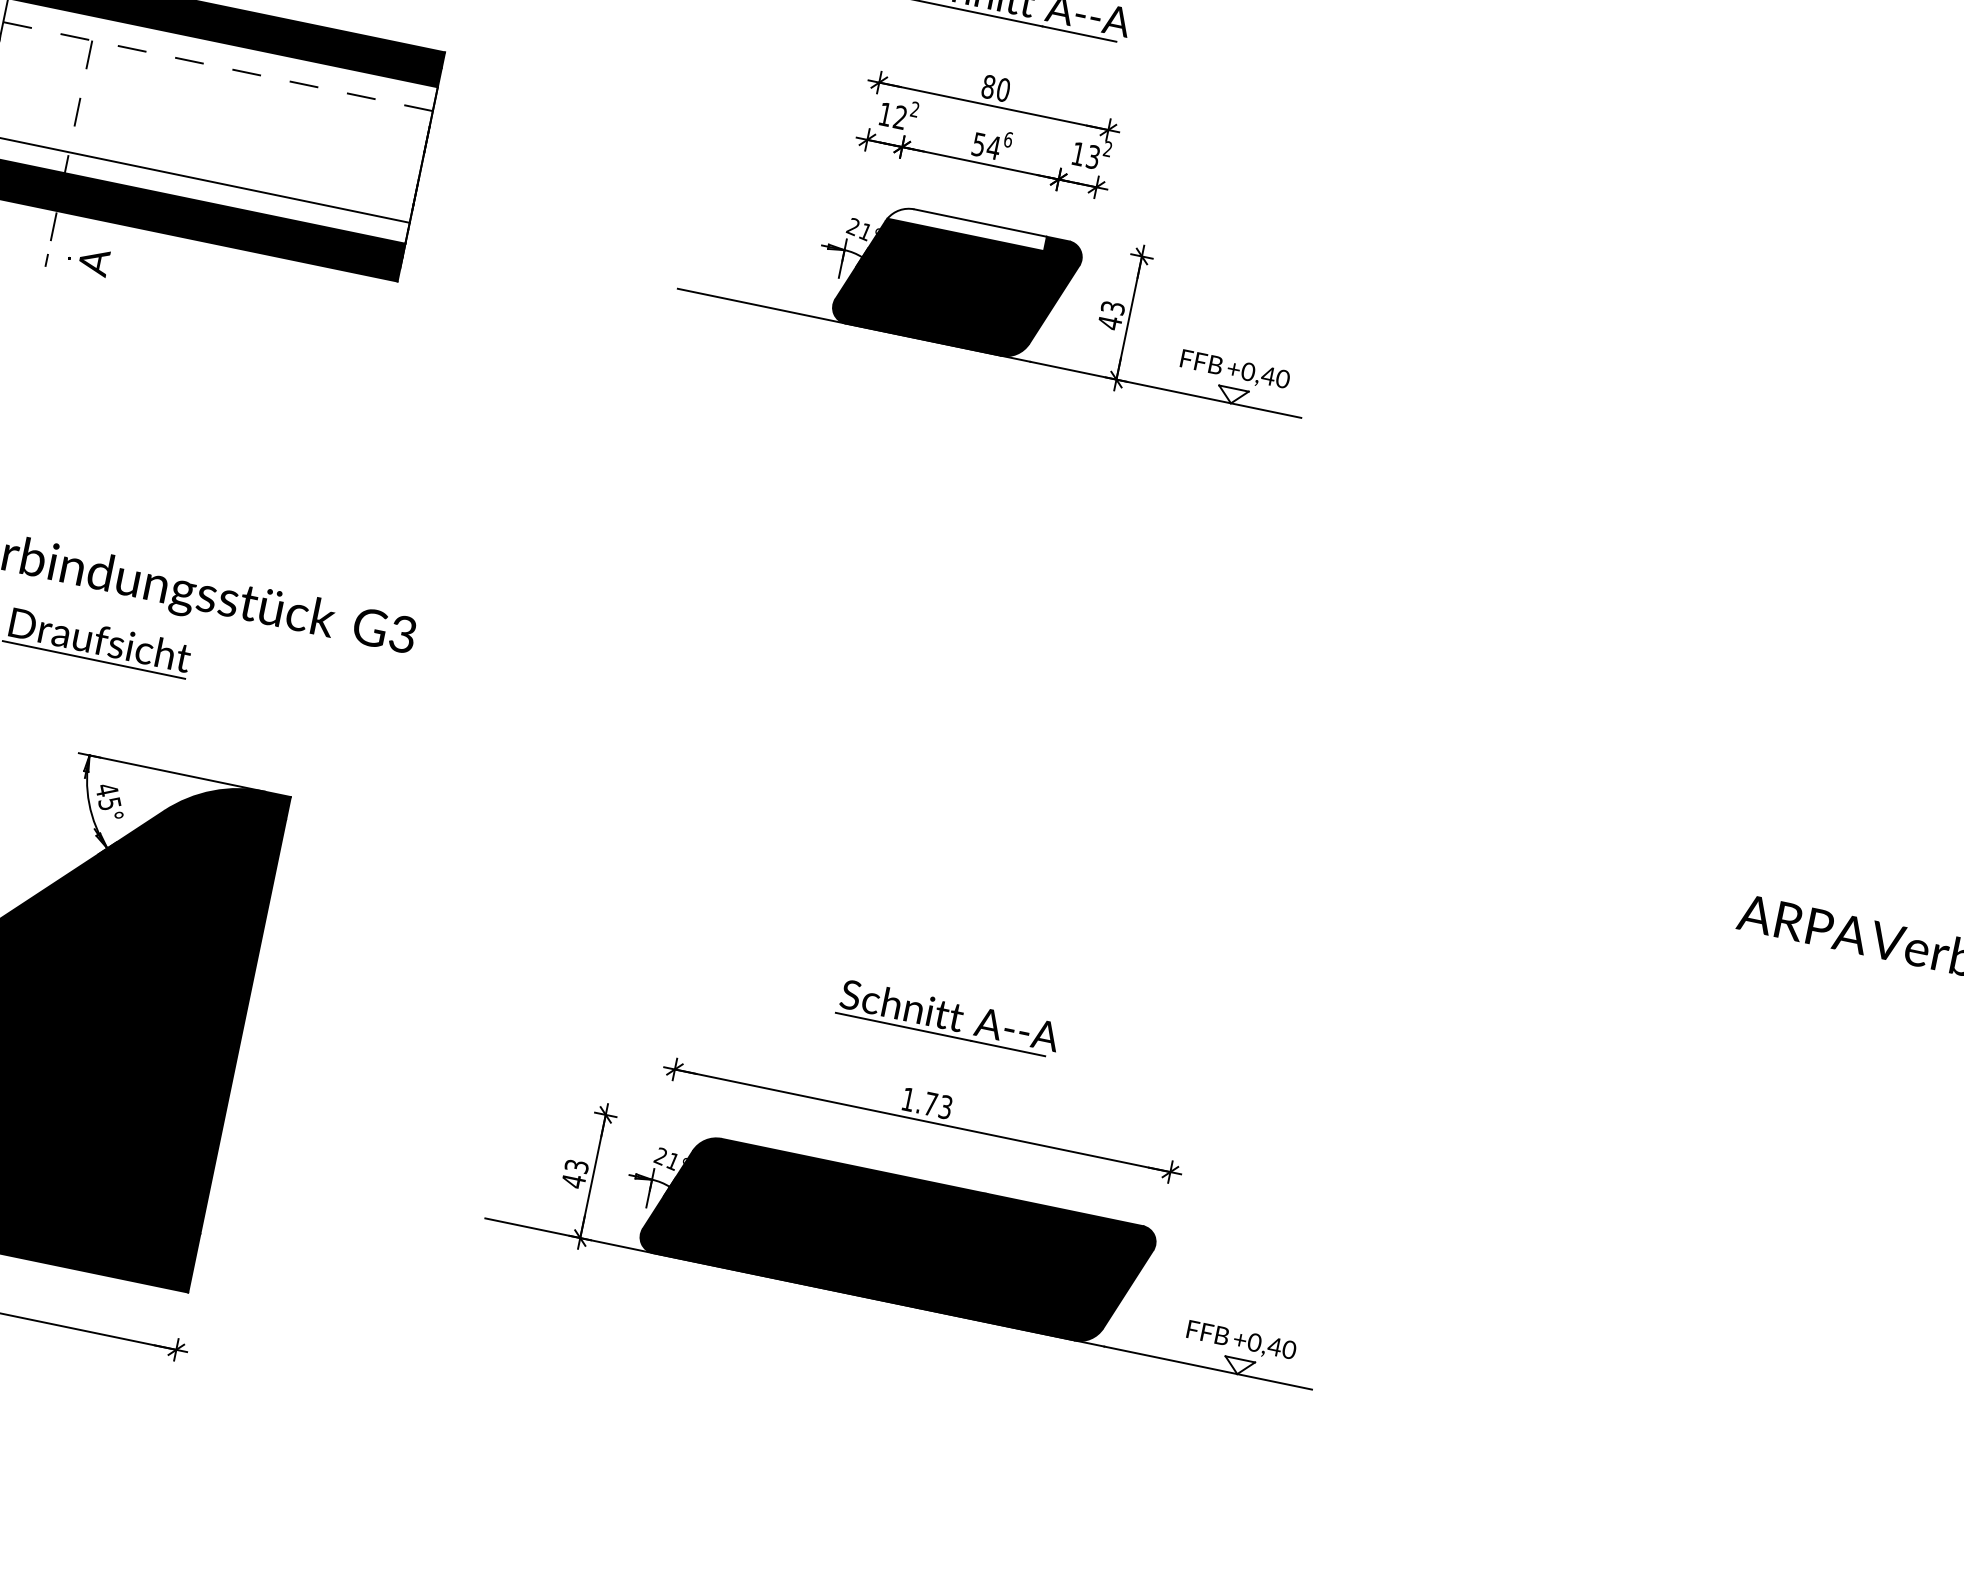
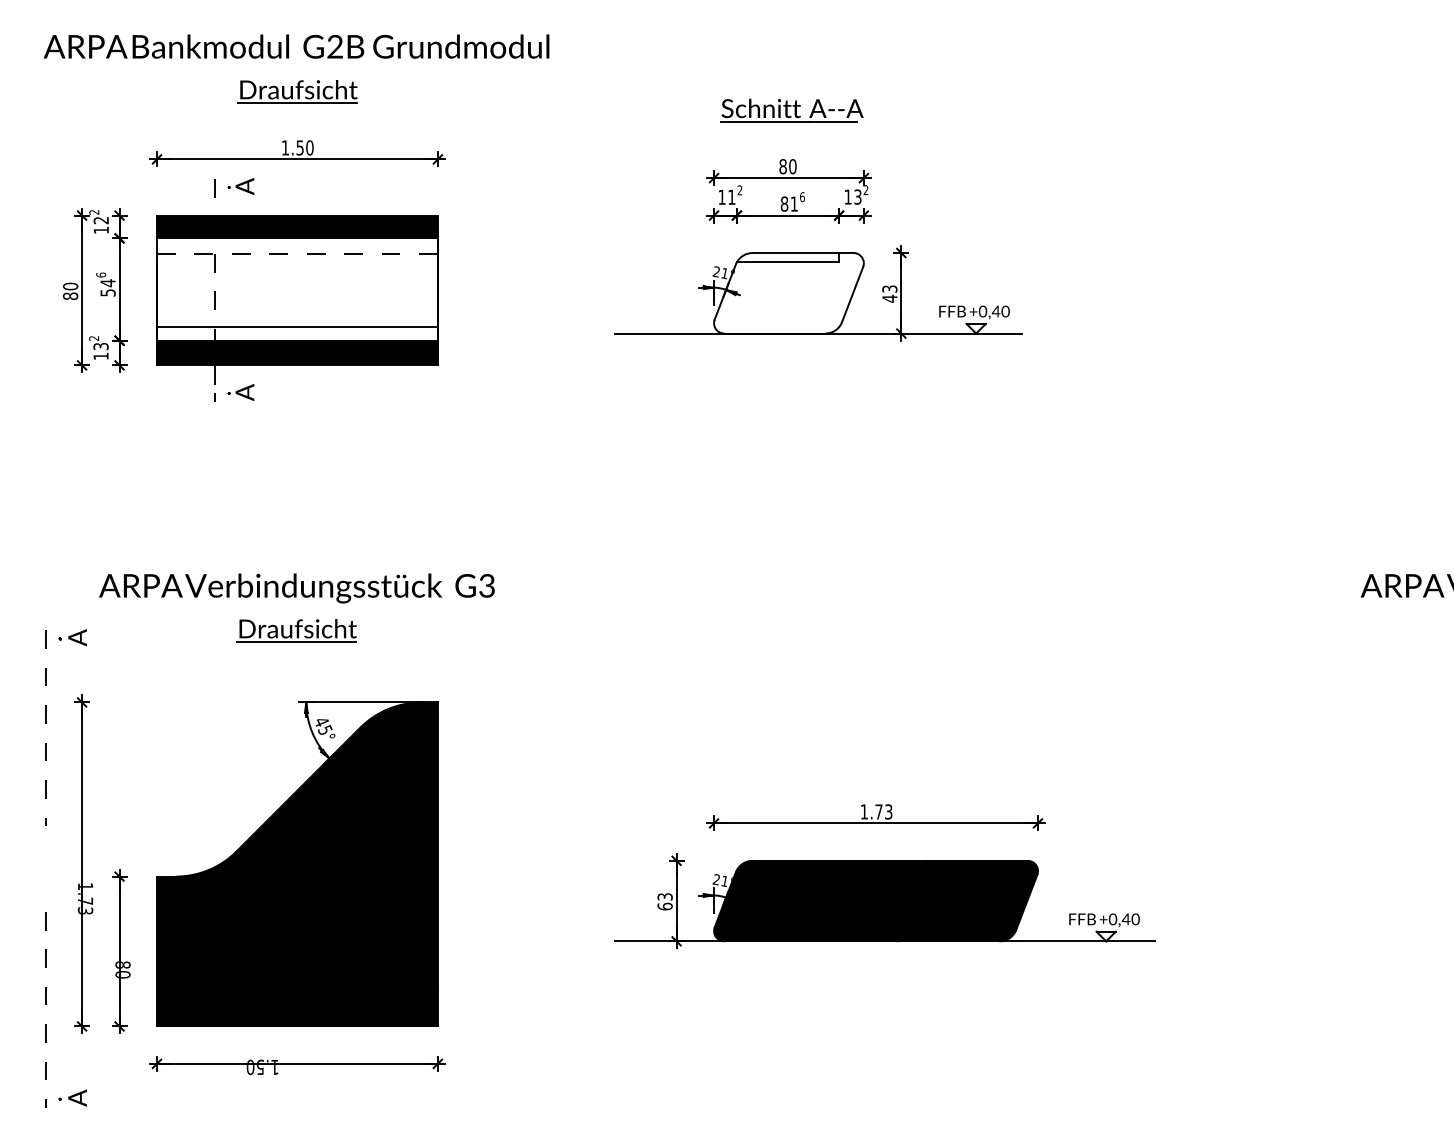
text: (900, 116) -> (731, 196), 12 -> 11
text: (986, 145) -> (789, 203), 54 -> 81
fill: (956, 282) -> (788, 293), removed
part: (947, 1017) -> (878, 755), removed
text: (572, 1180) -> (664, 906), 43 -> 63

